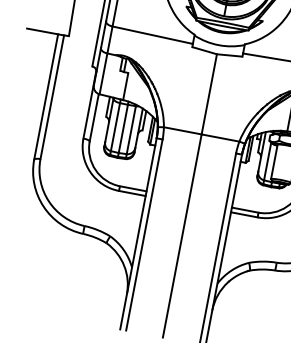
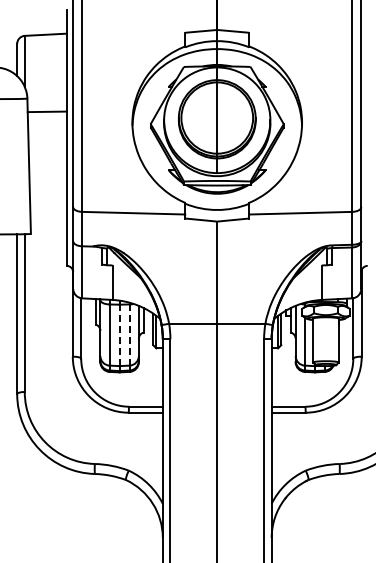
line: (123, 128) -> (119, 335), solid -> dashed
line: (131, 130) -> (129, 335), solid -> dashed

